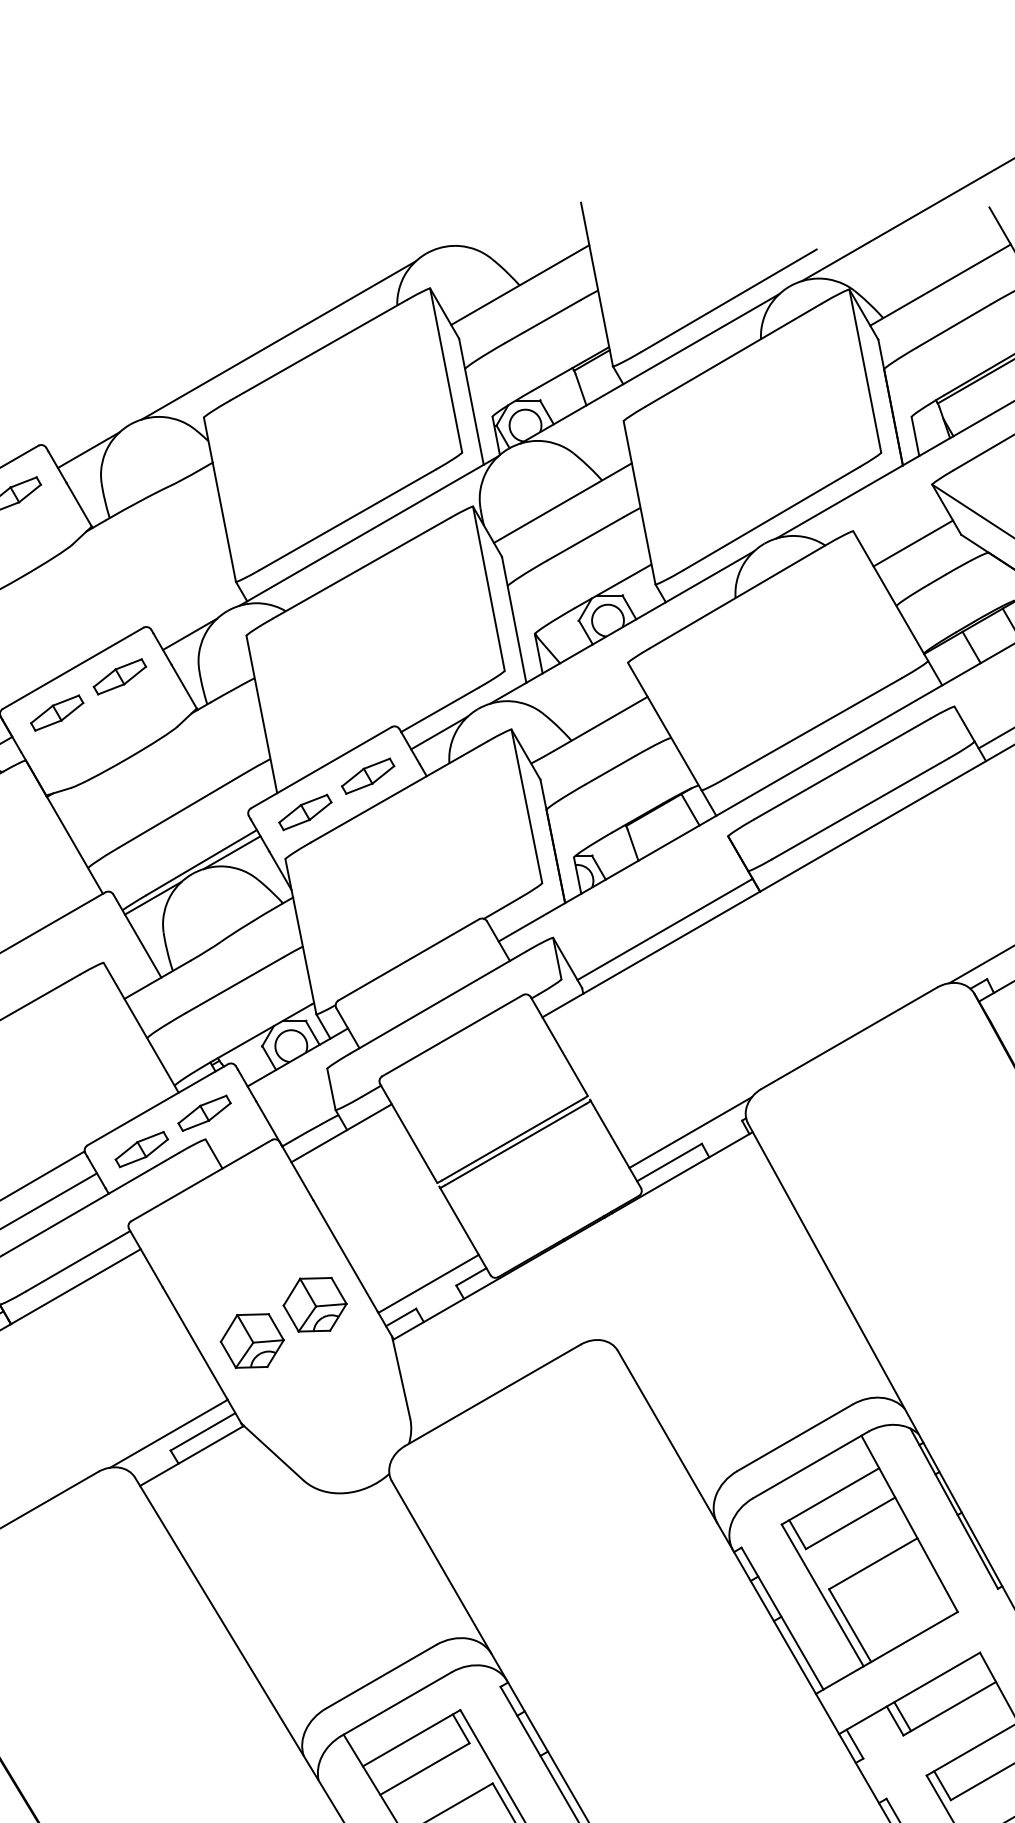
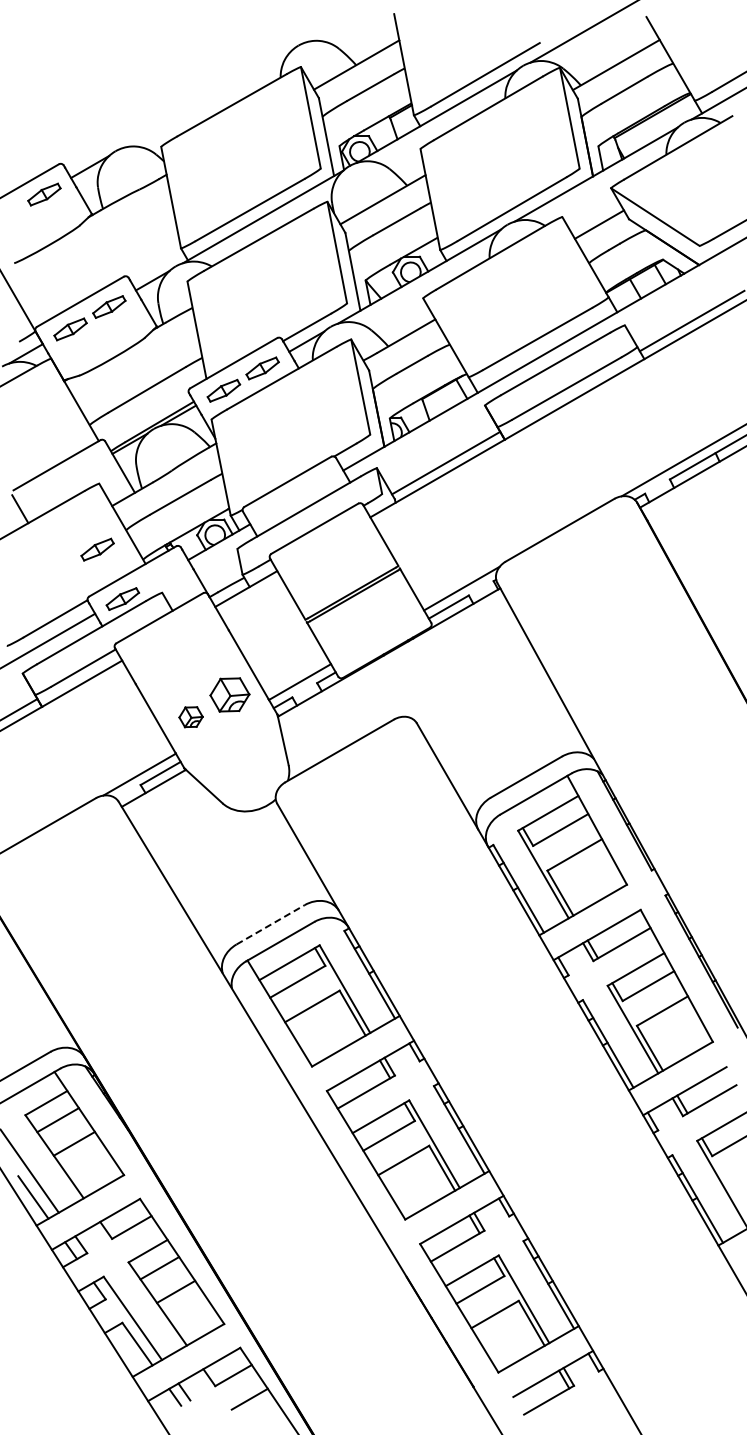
line: (278, 340) -> (207, 99), removed
part: (204, 1113) -> (97, 549), moved
part: (251, 1339) -> (190, 716), size x0.6
line: (382, 1676) -> (271, 924), solid -> dashed

